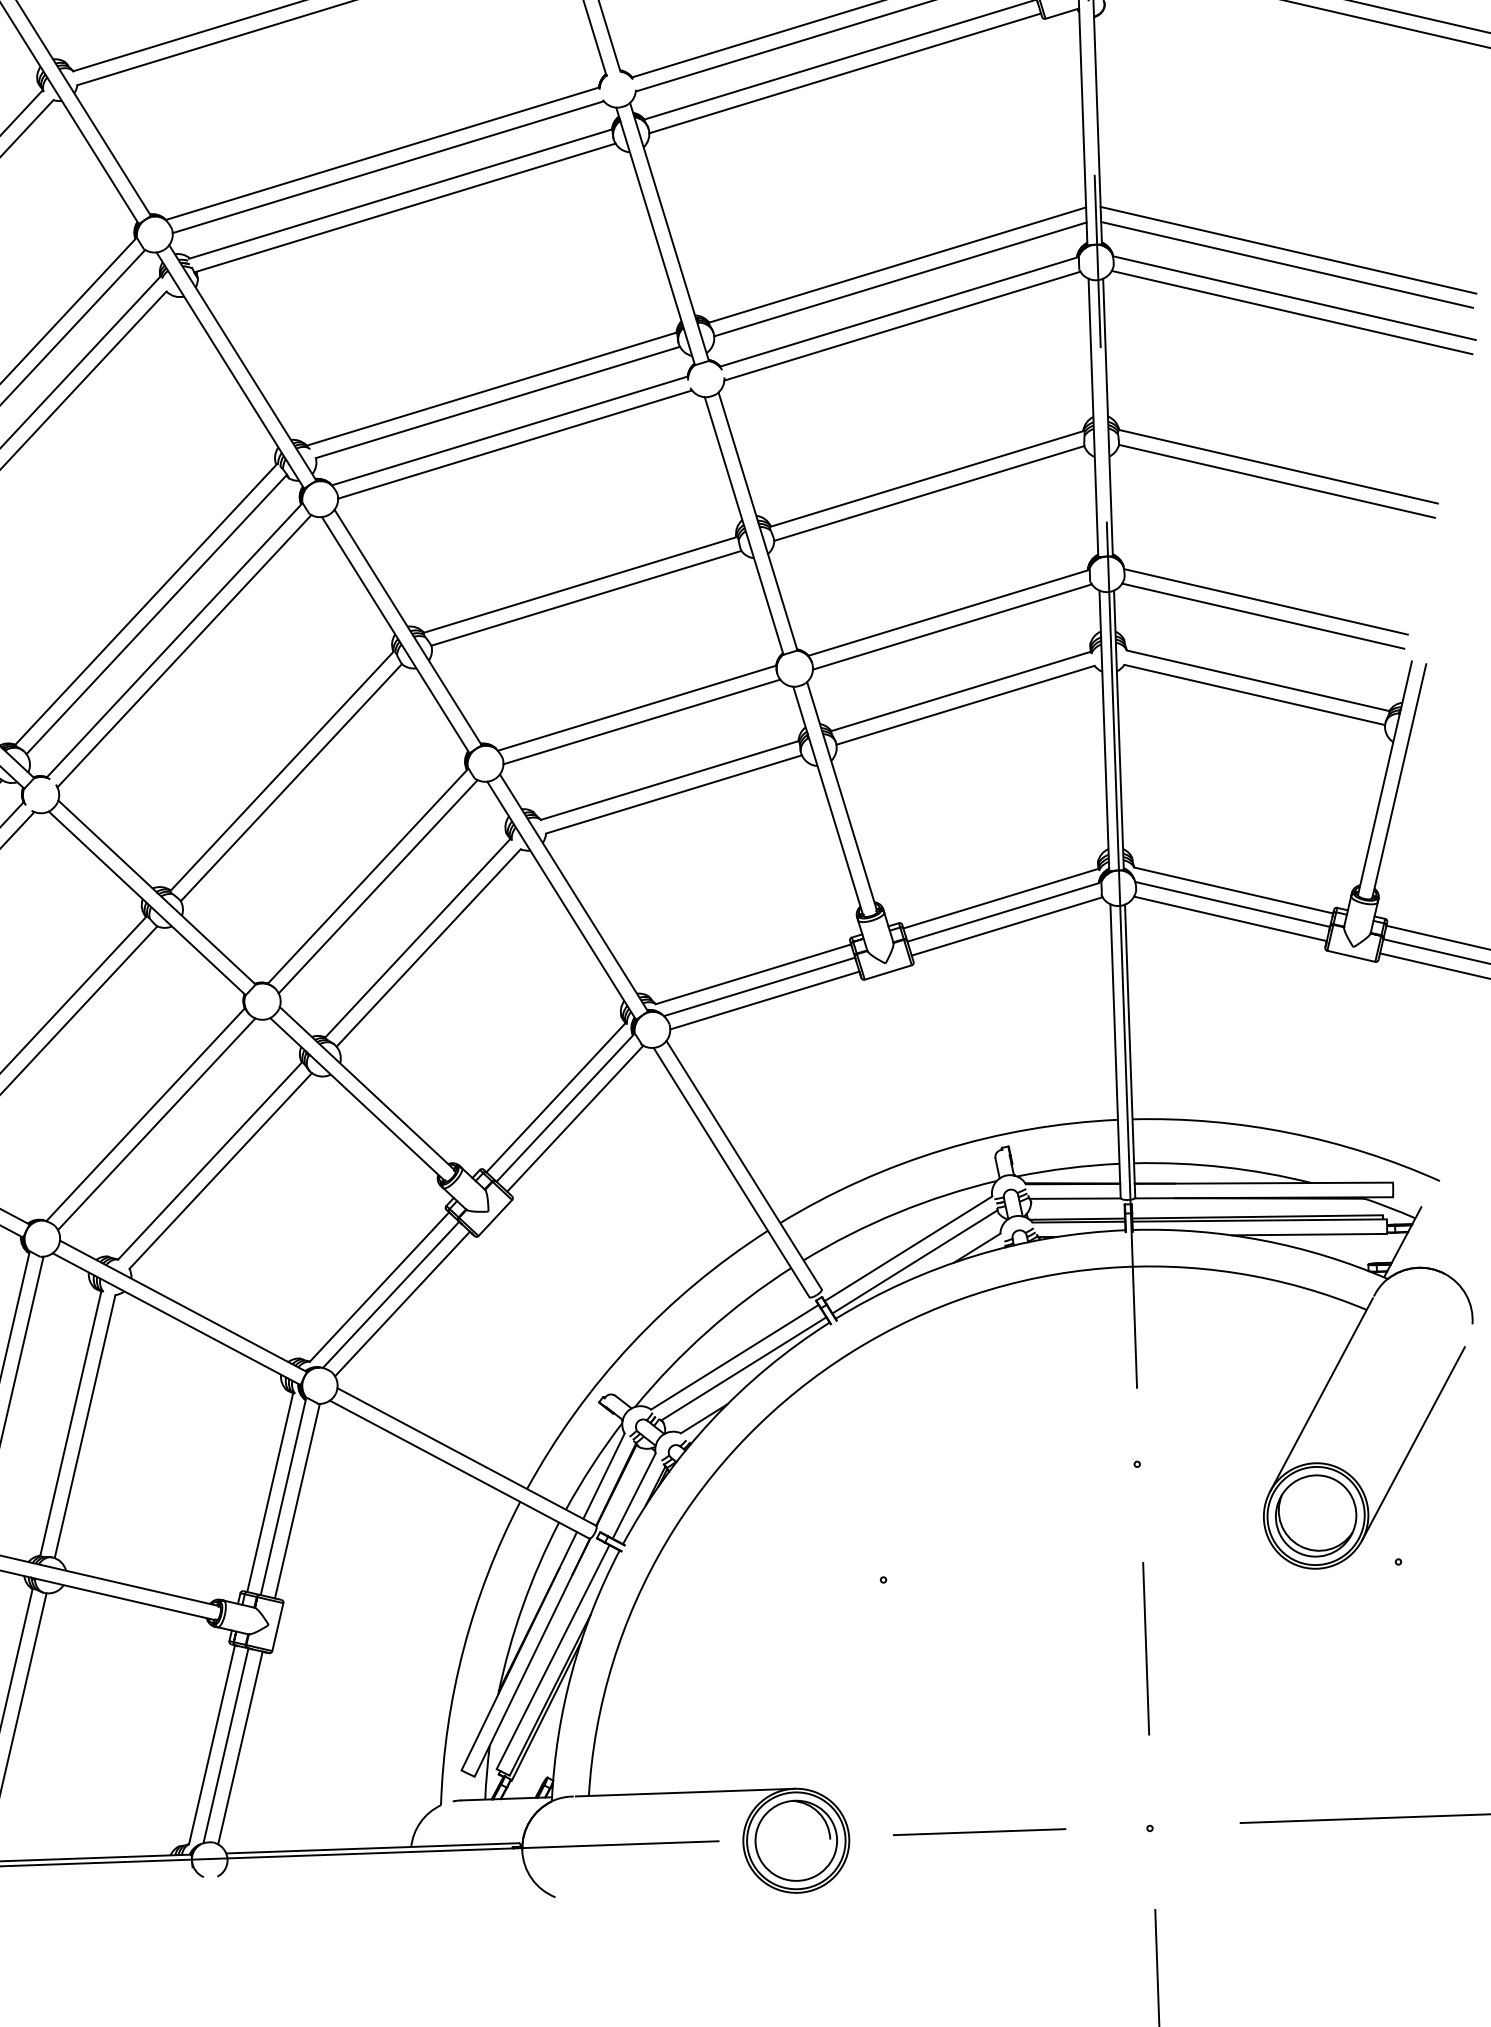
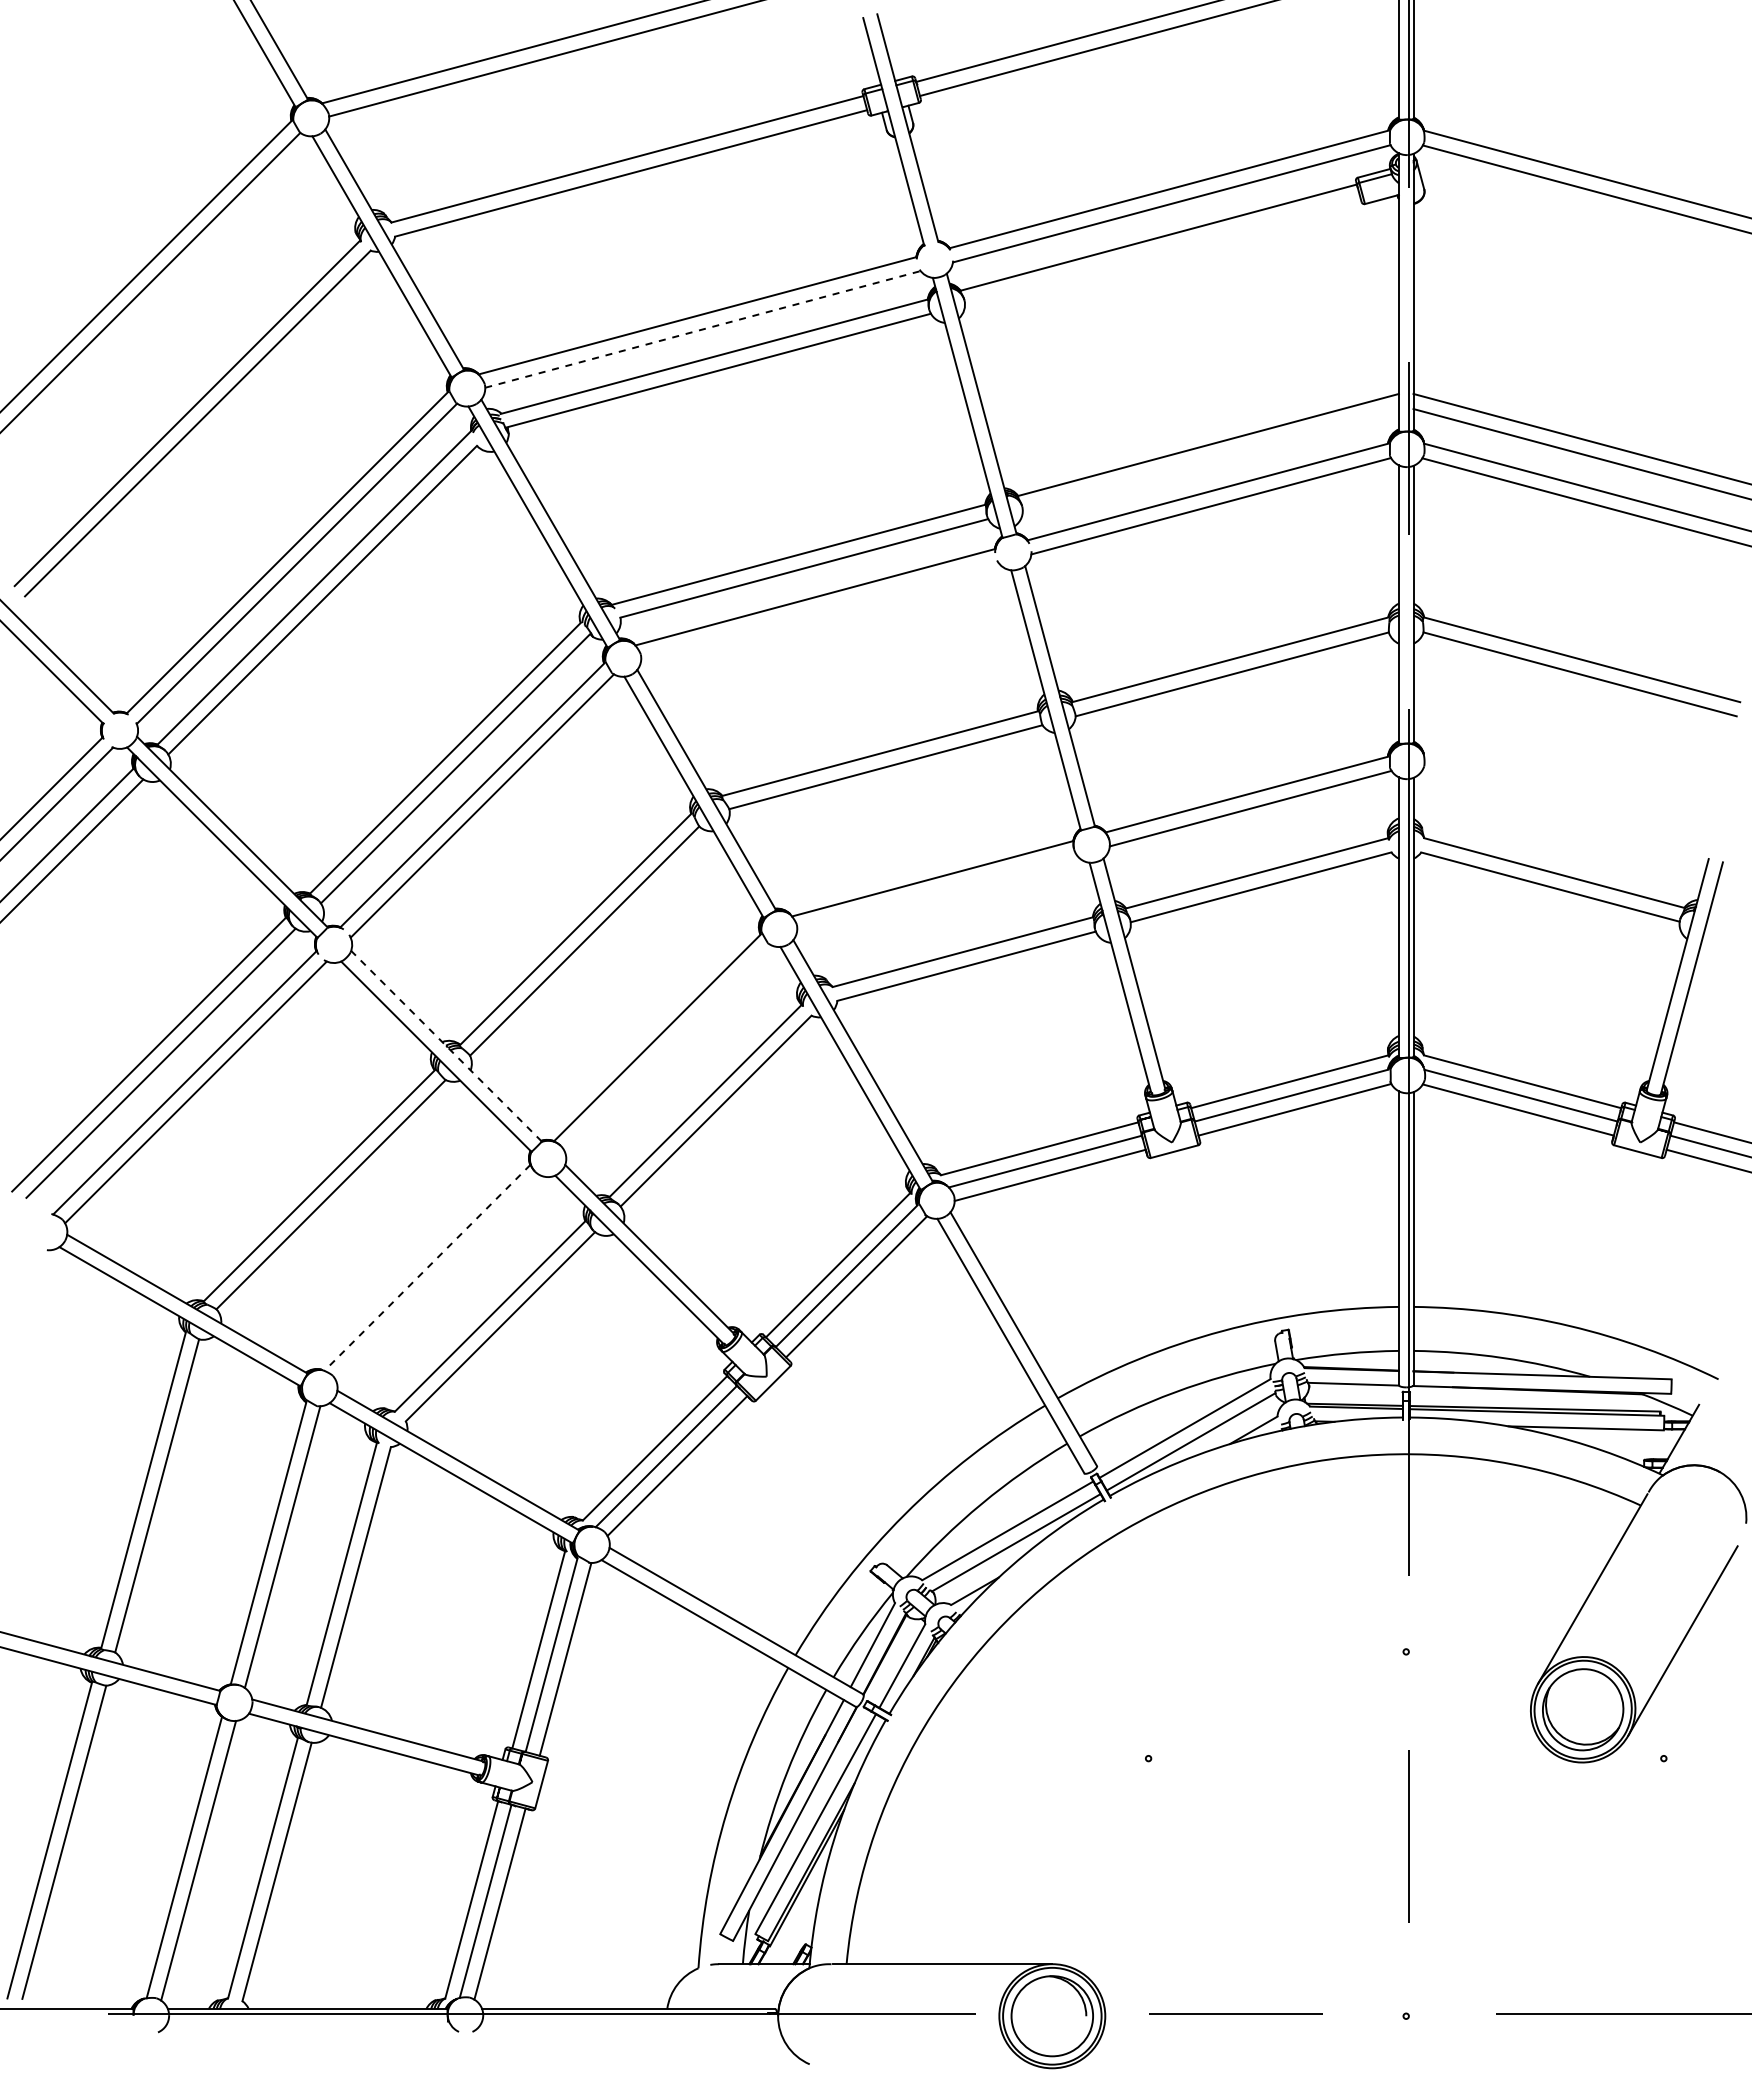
line: (844, 73) -> (1162, 251), removed
line: (388, 167) -> (703, 329), solid -> dashed
line: (900, 279) -> (1210, 459), removed
line: (514, 444) -> (819, 610), removed
line: (1265, 601) -> (1564, 794), removed
line: (1263, 616) -> (1561, 808), removed
line: (641, 721) -> (936, 892), removed
line: (377, 887) -> (667, 1048), removed
line: (157, 892) -> (446, 1046), solid -> dashed
line: (145, 1114) -> (427, 1267), solid -> dashed
line: (156, 1123) -> (437, 1277), removed

